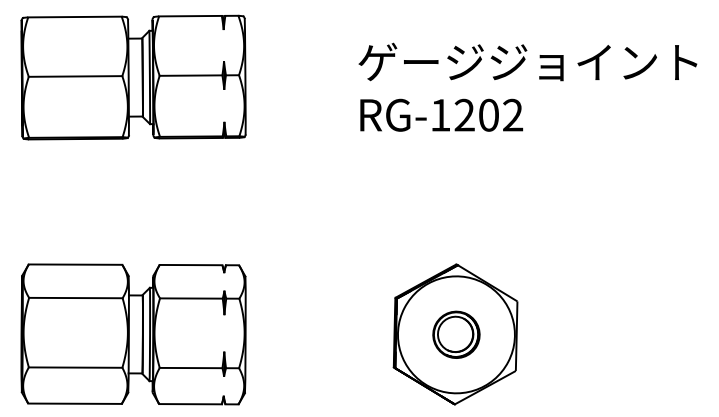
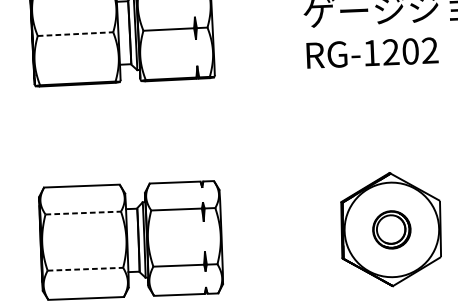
line: (75, 76) -> (75, 34), solid -> dashed
line: (75, 298) -> (82, 213), solid -> dashed
line: (75, 367) -> (85, 269), solid -> dashed

